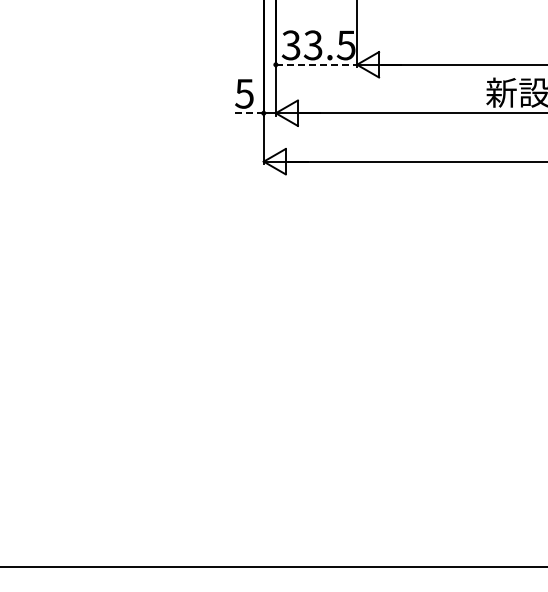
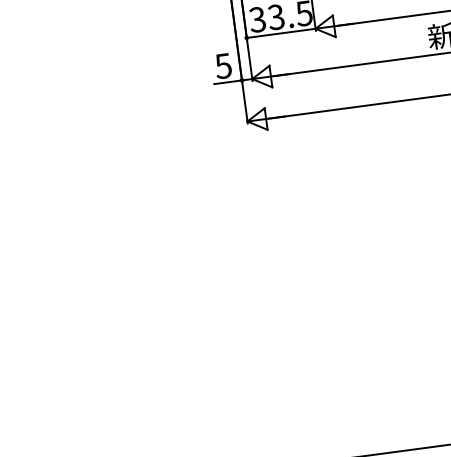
line: (316, 64) -> (281, 33), dashed -> solid
line: (246, 113) -> (227, 82), dashed -> solid

